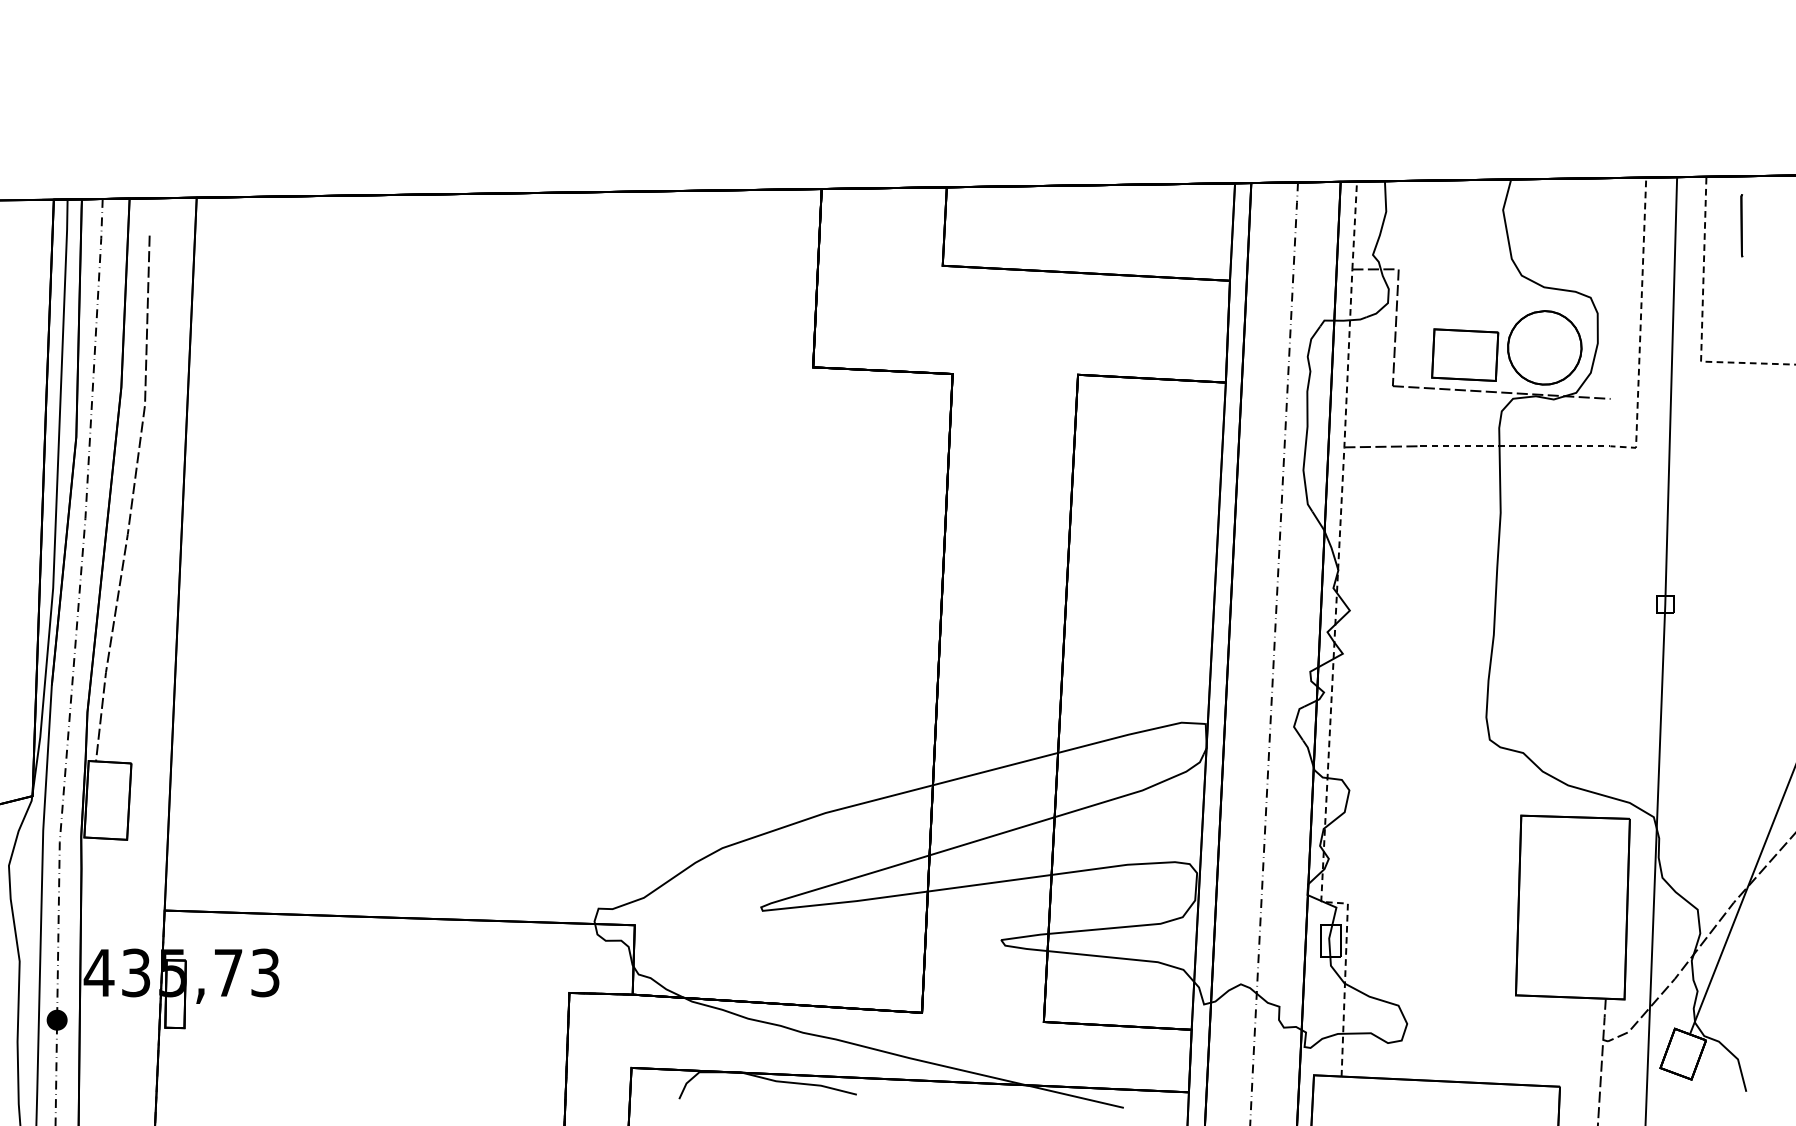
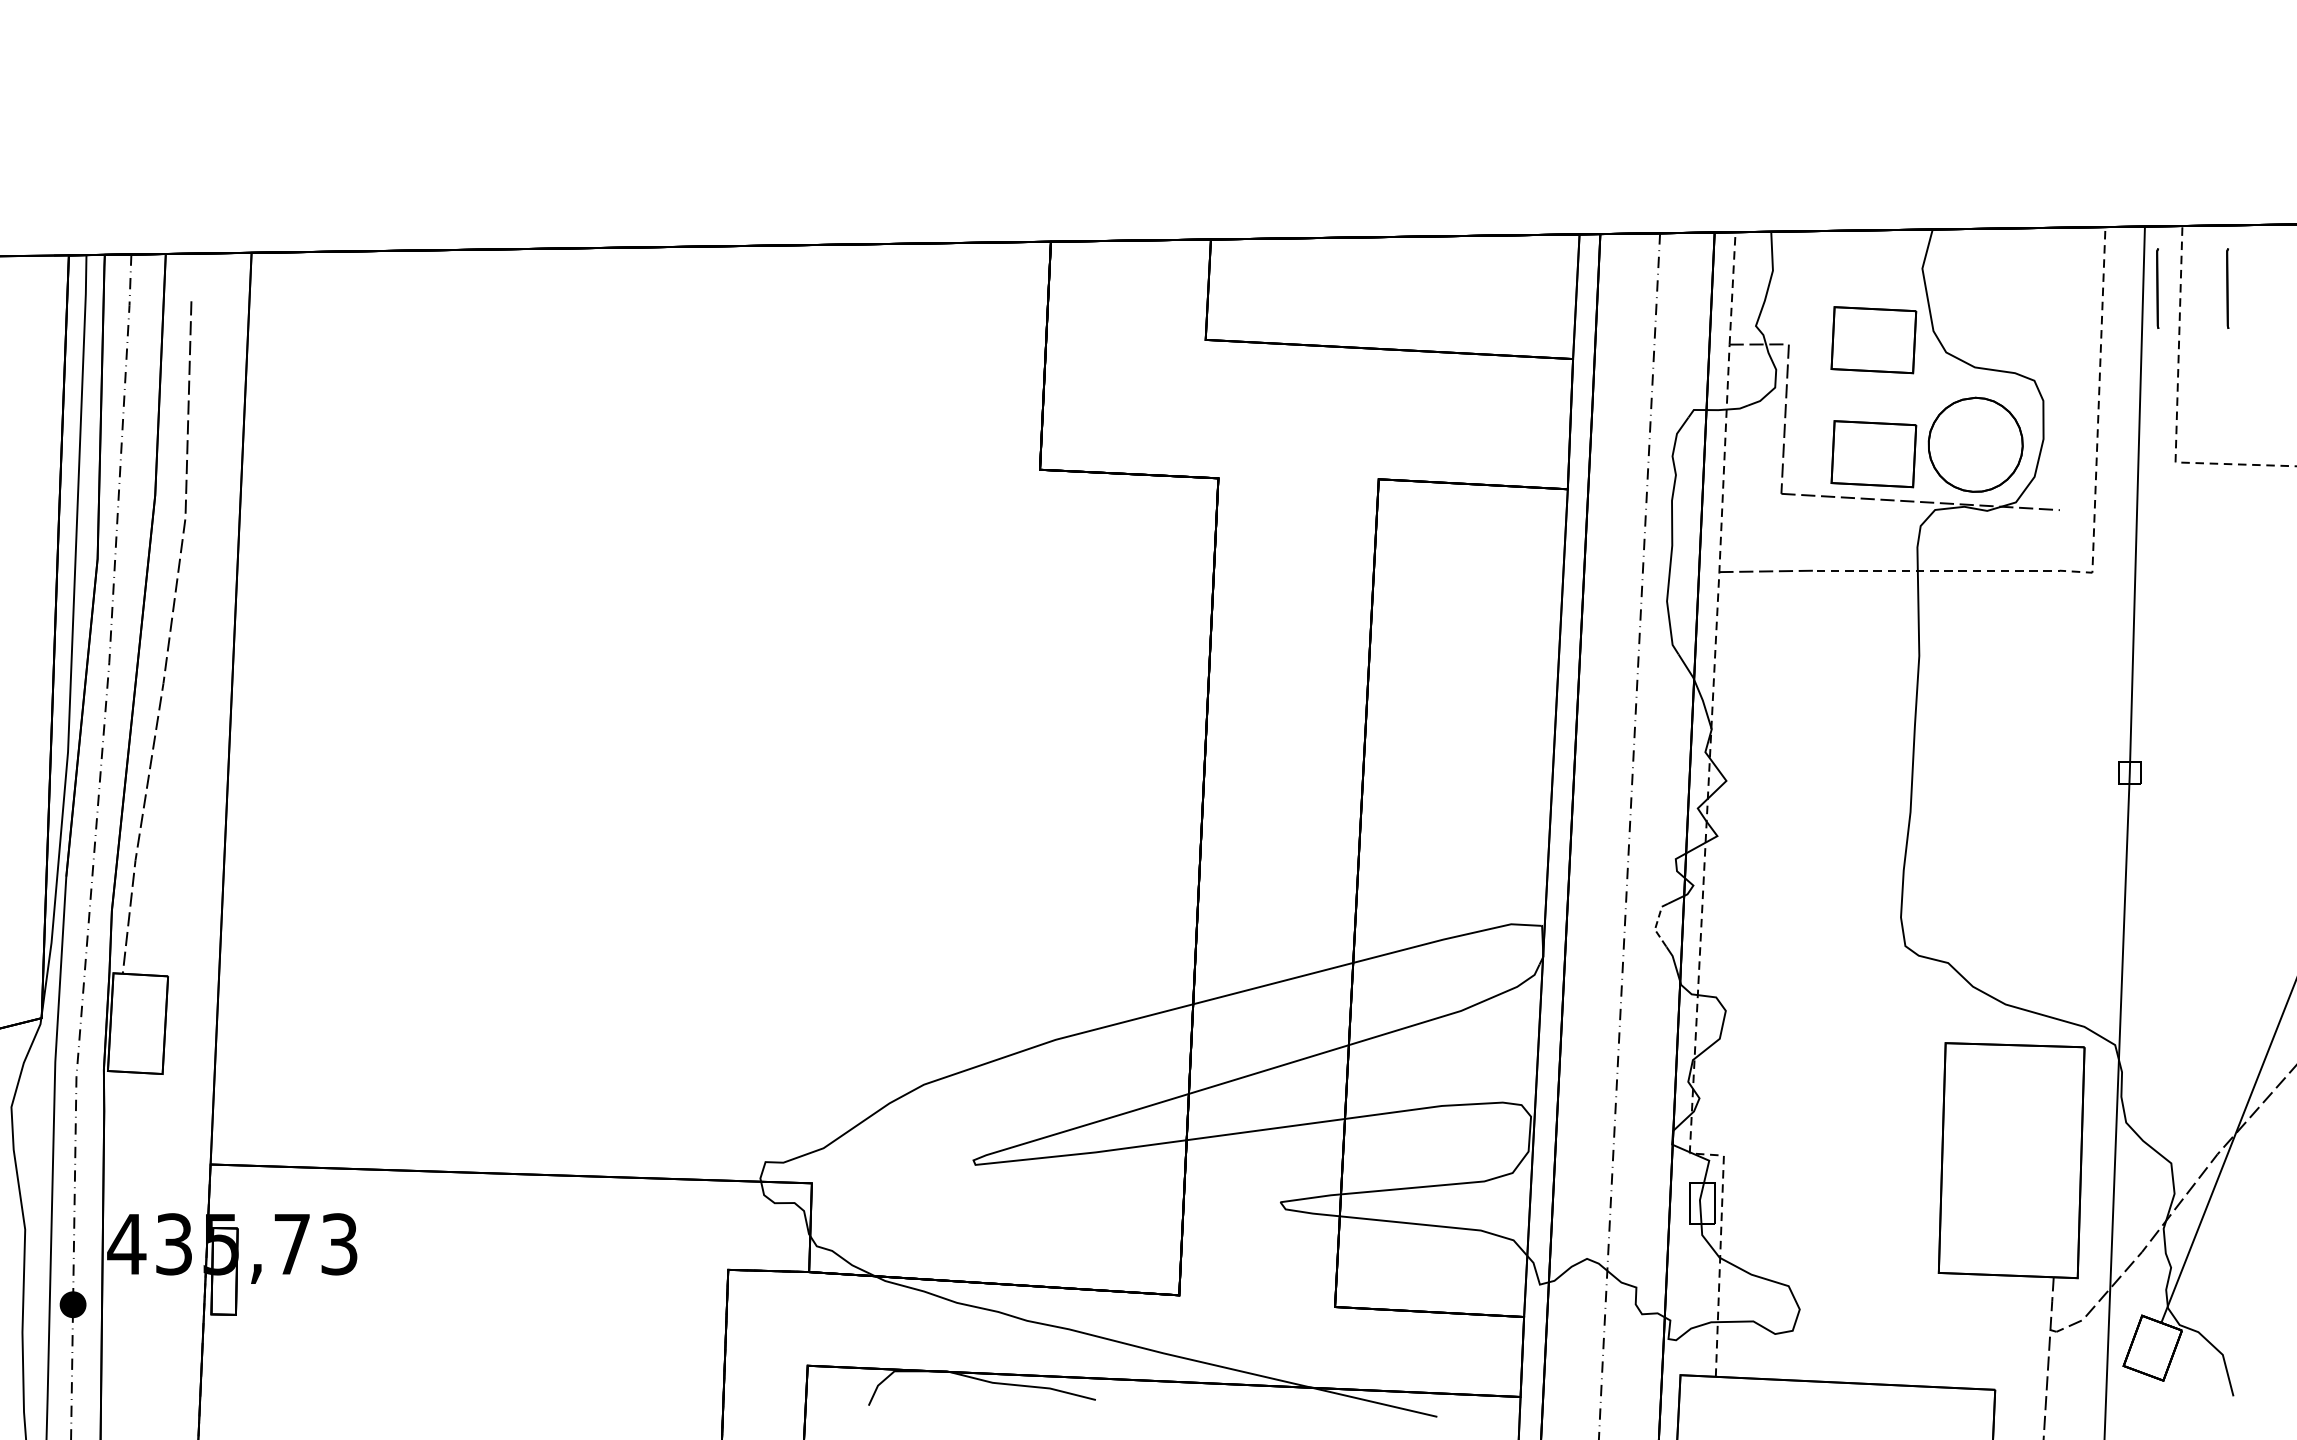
line: (1686, 225) -> (2157, 288), added
part: (1464, 266) -> (1873, 340), added
line: (1295, 722) -> (1656, 924), solid -> dashed

